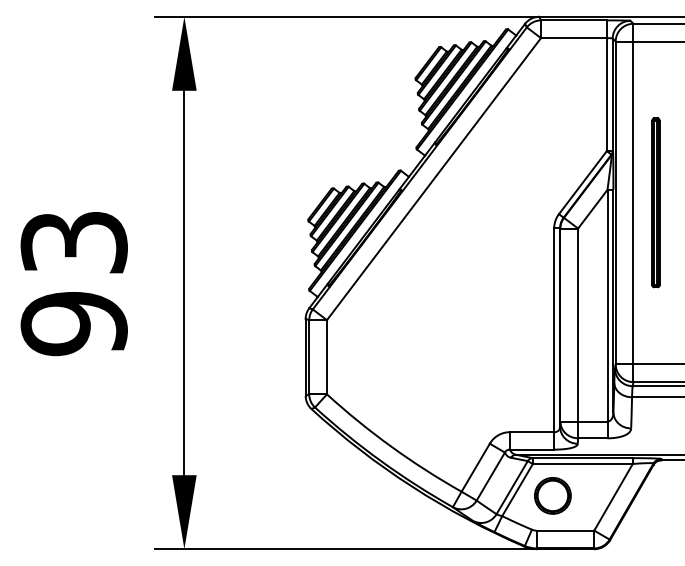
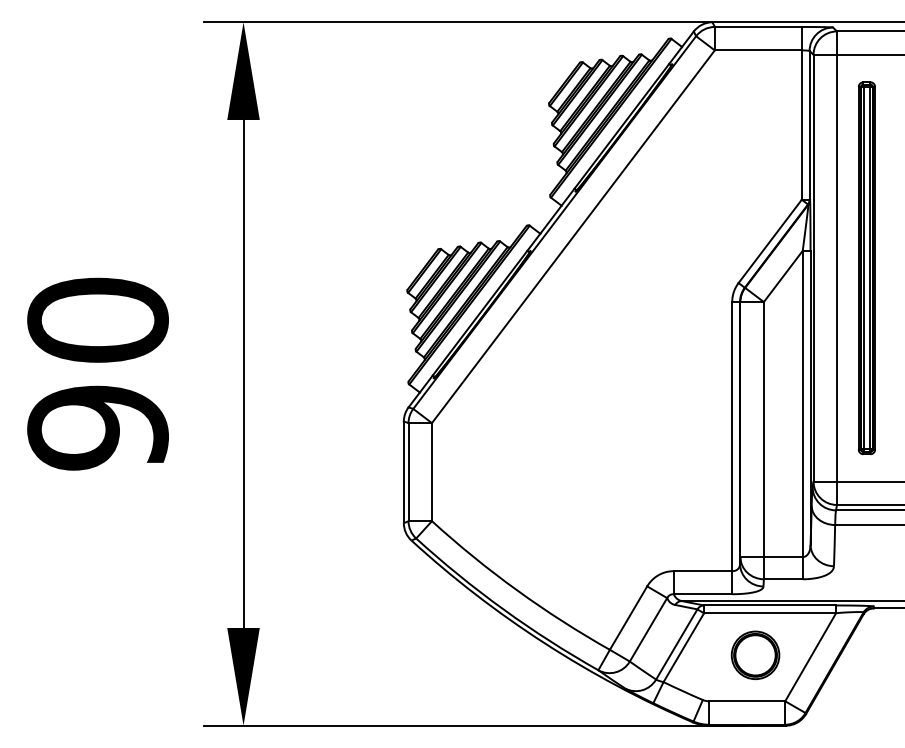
part: (655, 202) -> (866, 267), size x1.67
text: (73, 241) -> (97, 319), 93 -> 90
part: (552, 495) -> (755, 654), moved

